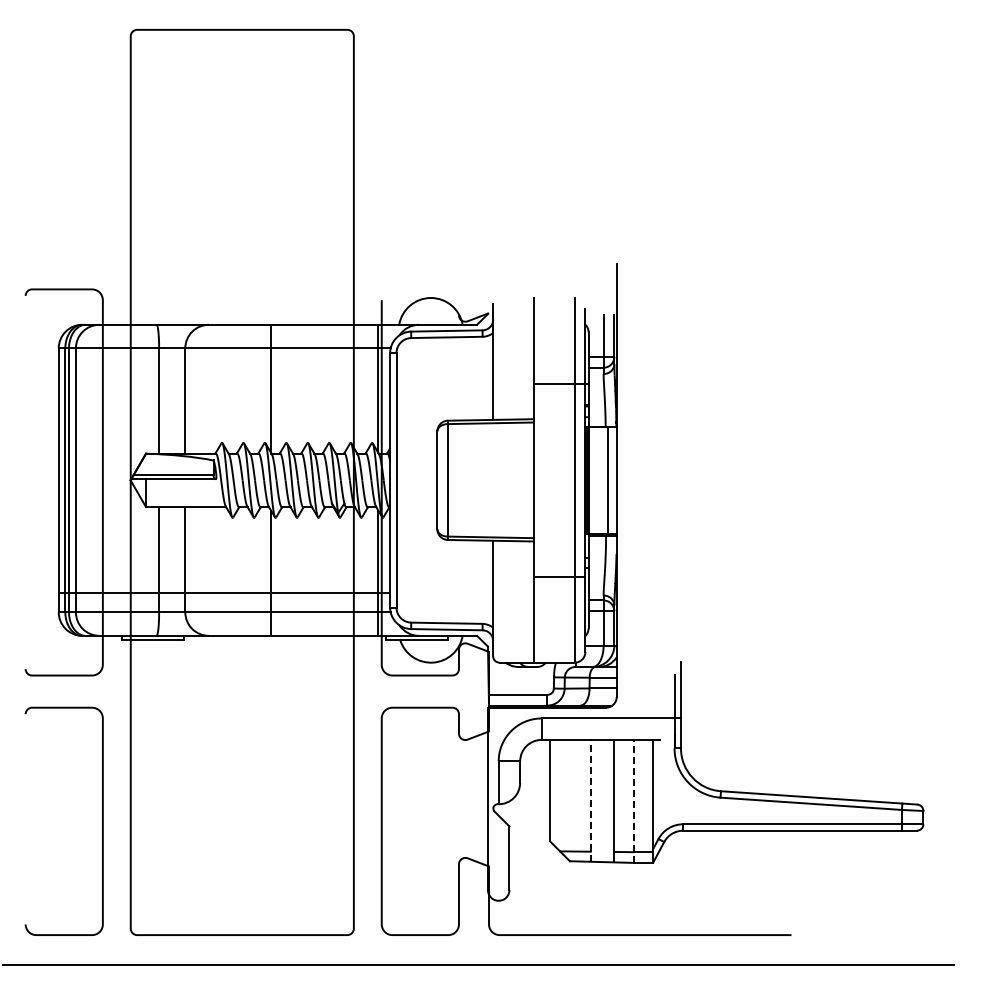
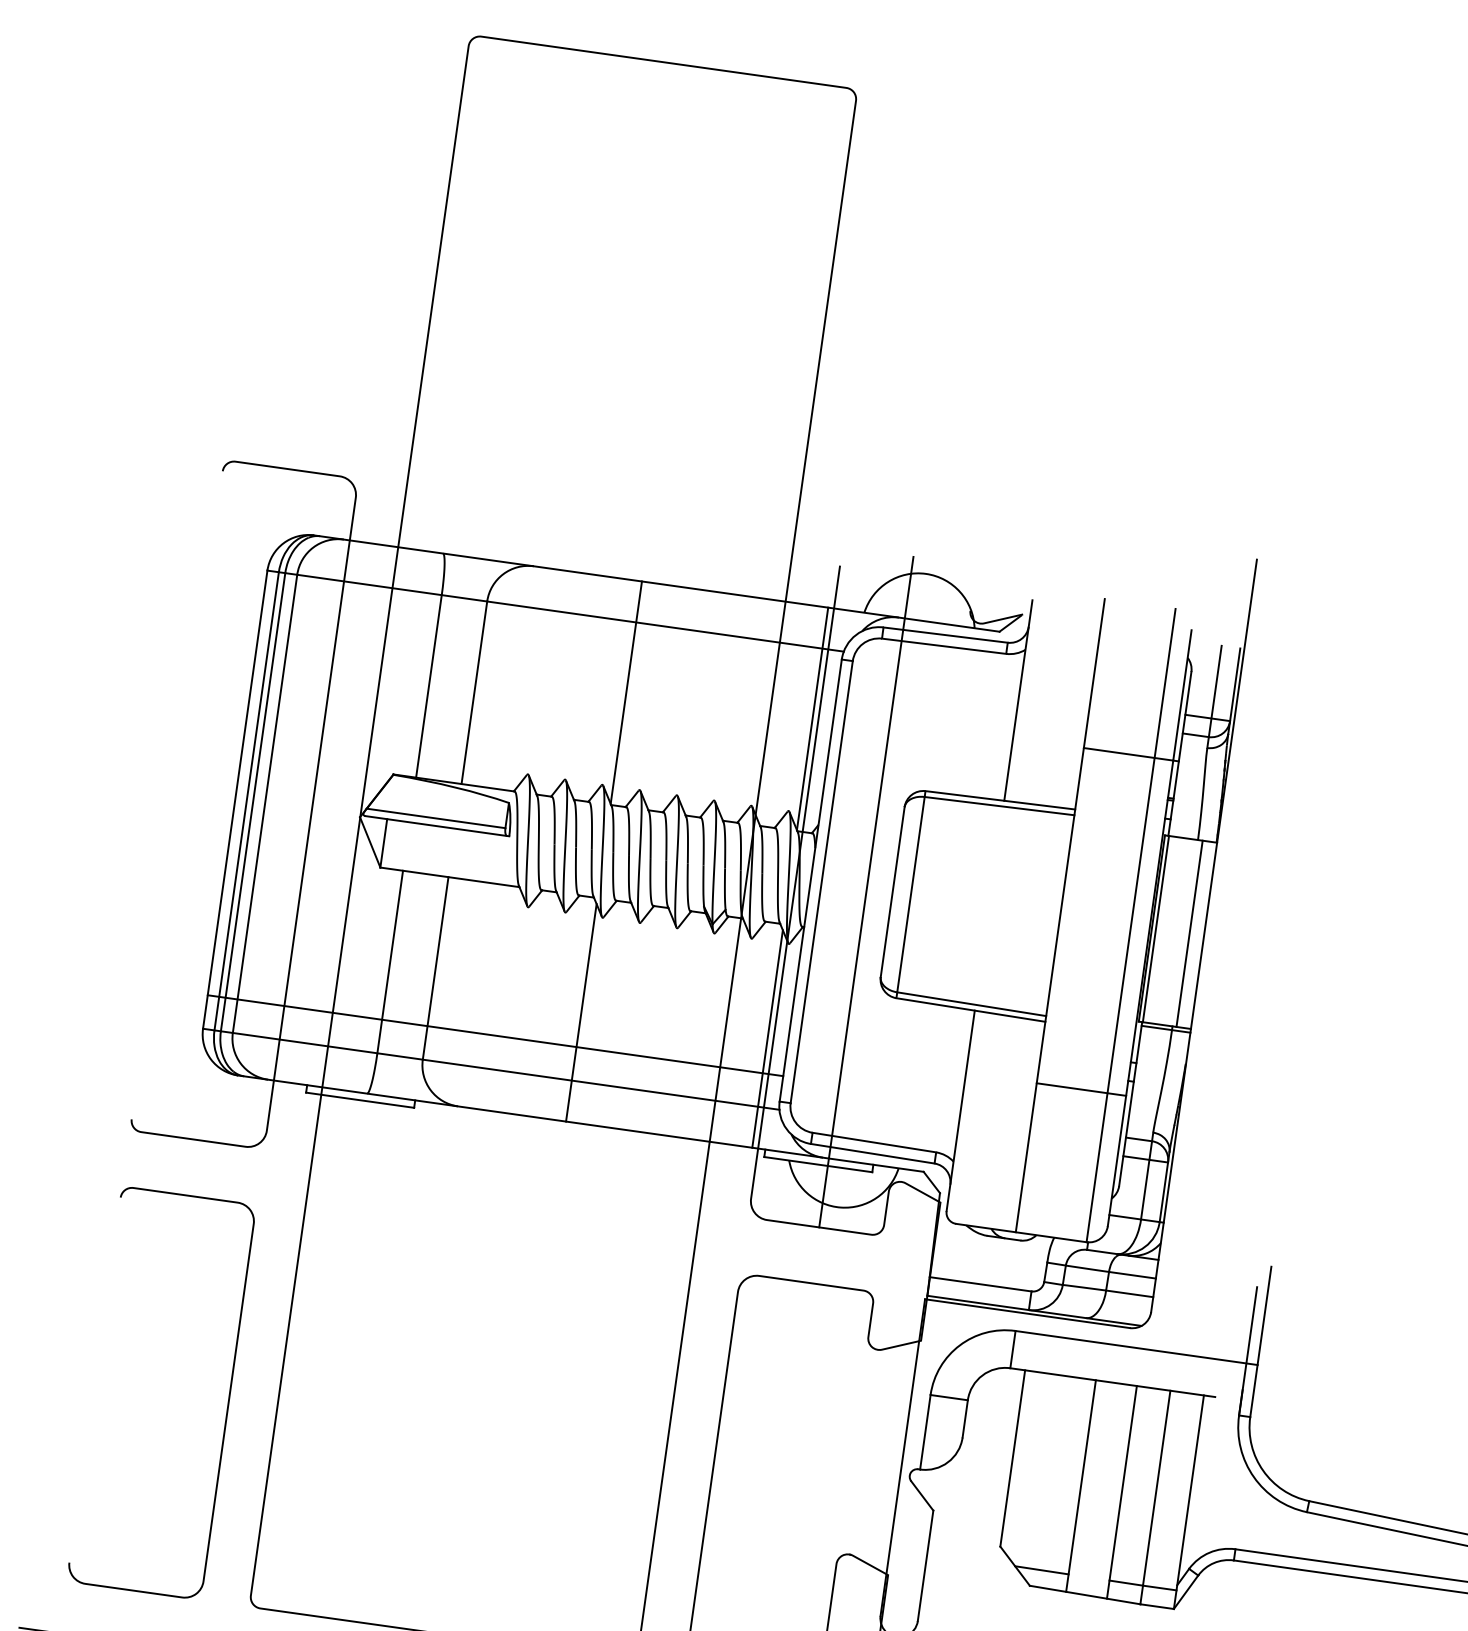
line: (422, 482) -> (866, 892), added
line: (590, 800) -> (1080, 1485), dashed -> solid
line: (633, 800) -> (1155, 1495), dashed -> solid

